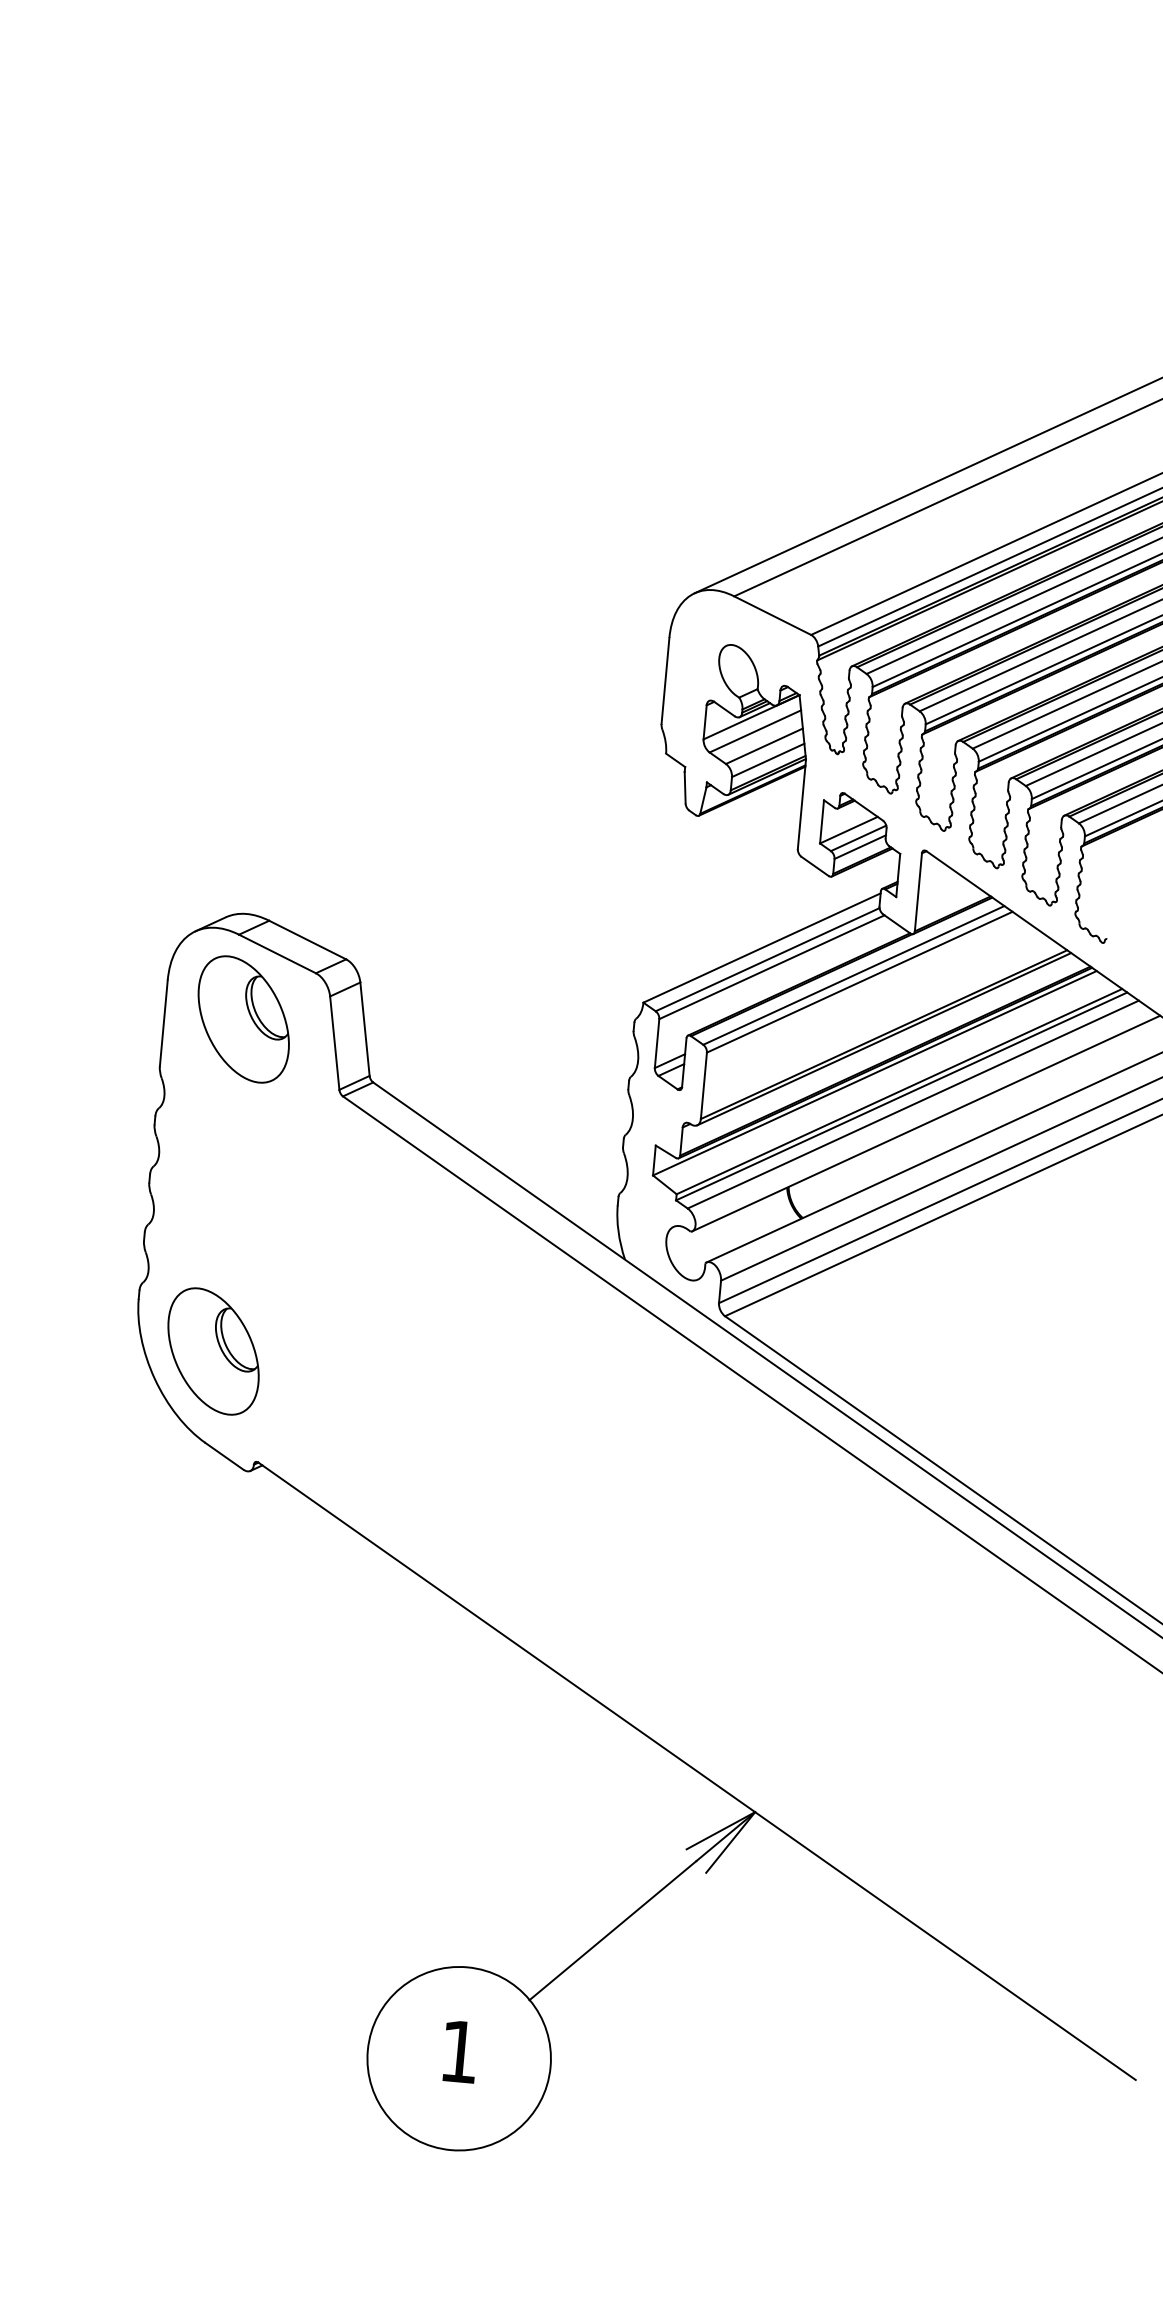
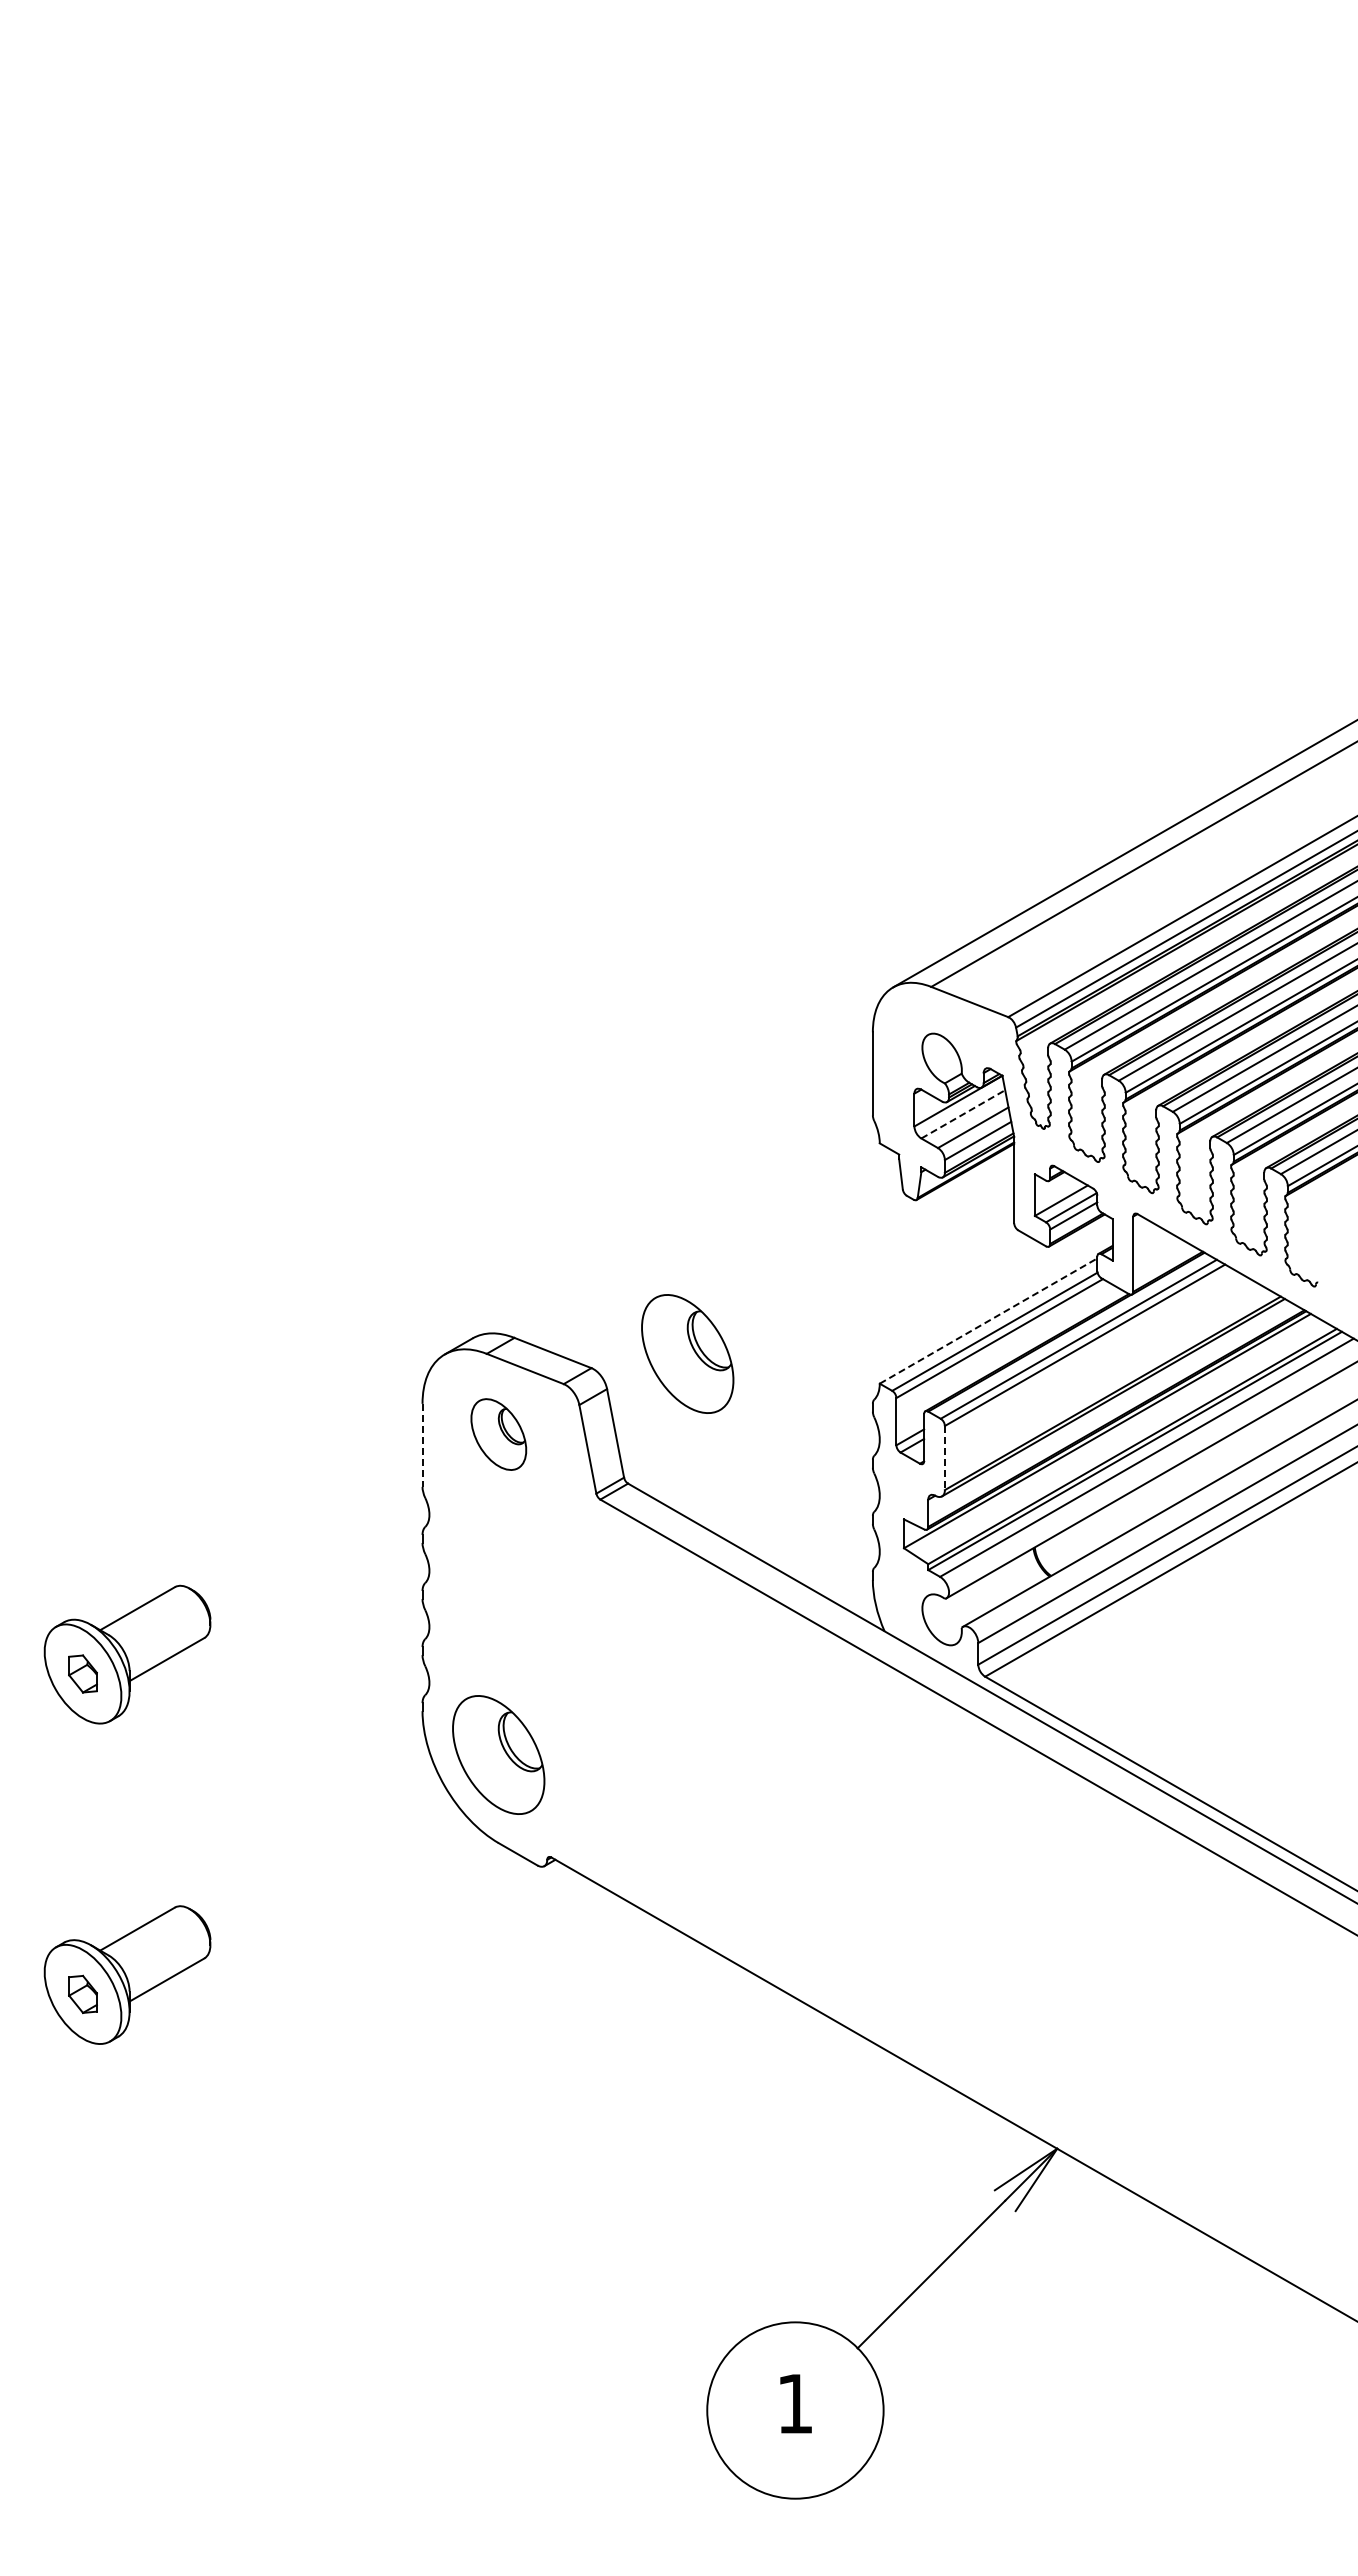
line: (755, 731) -> (963, 1114), solid -> dashed
line: (761, 948) -> (988, 1321), solid -> dashed
part: (447, 953) -> (687, 1353), added
part: (243, 1019) -> (498, 1434), size x0.6
line: (163, 1023) -> (422, 1445), solid -> dashed
line: (703, 1086) -> (944, 1458), solid -> dashed

